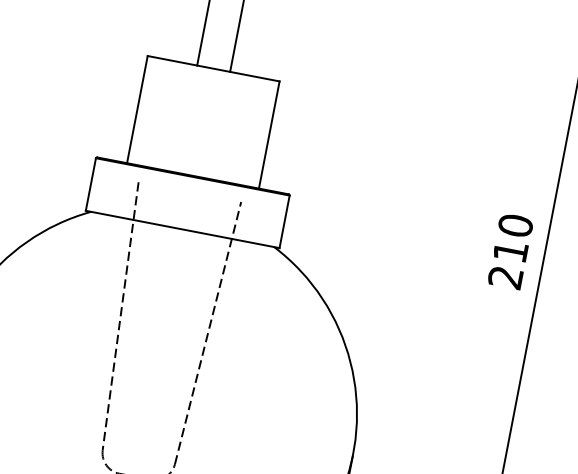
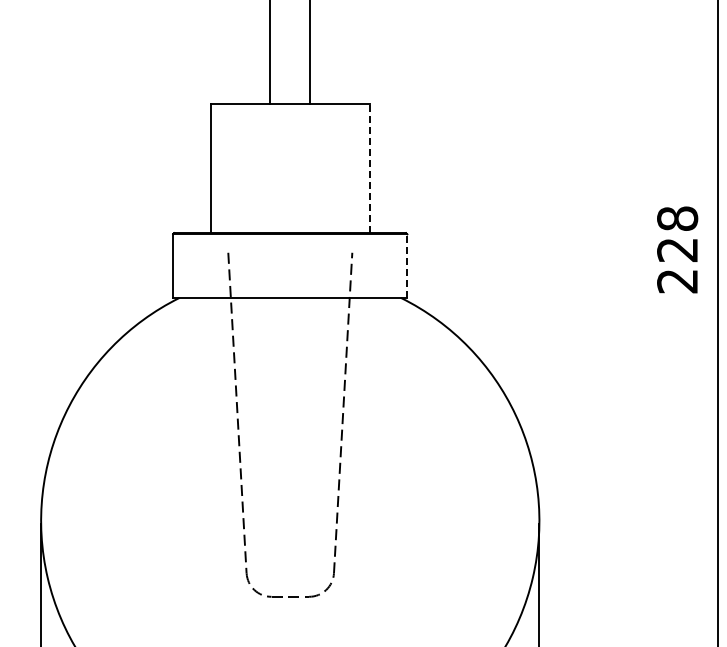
line: (269, 135) -> (370, 168), solid -> dashed
line: (284, 222) -> (407, 266), solid -> dashed
text: (513, 237) -> (677, 233), 210 -> 228

